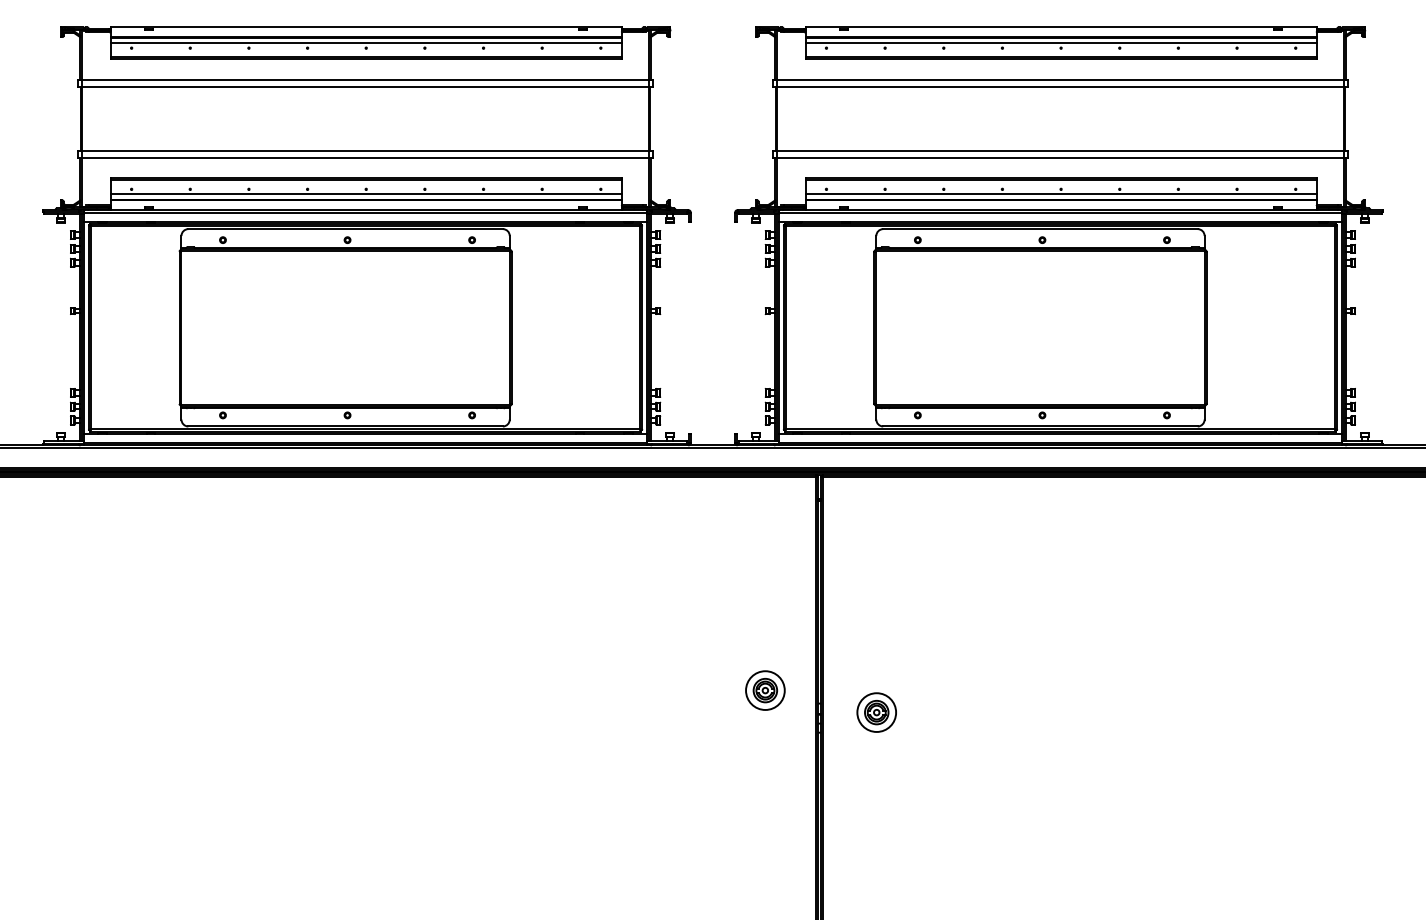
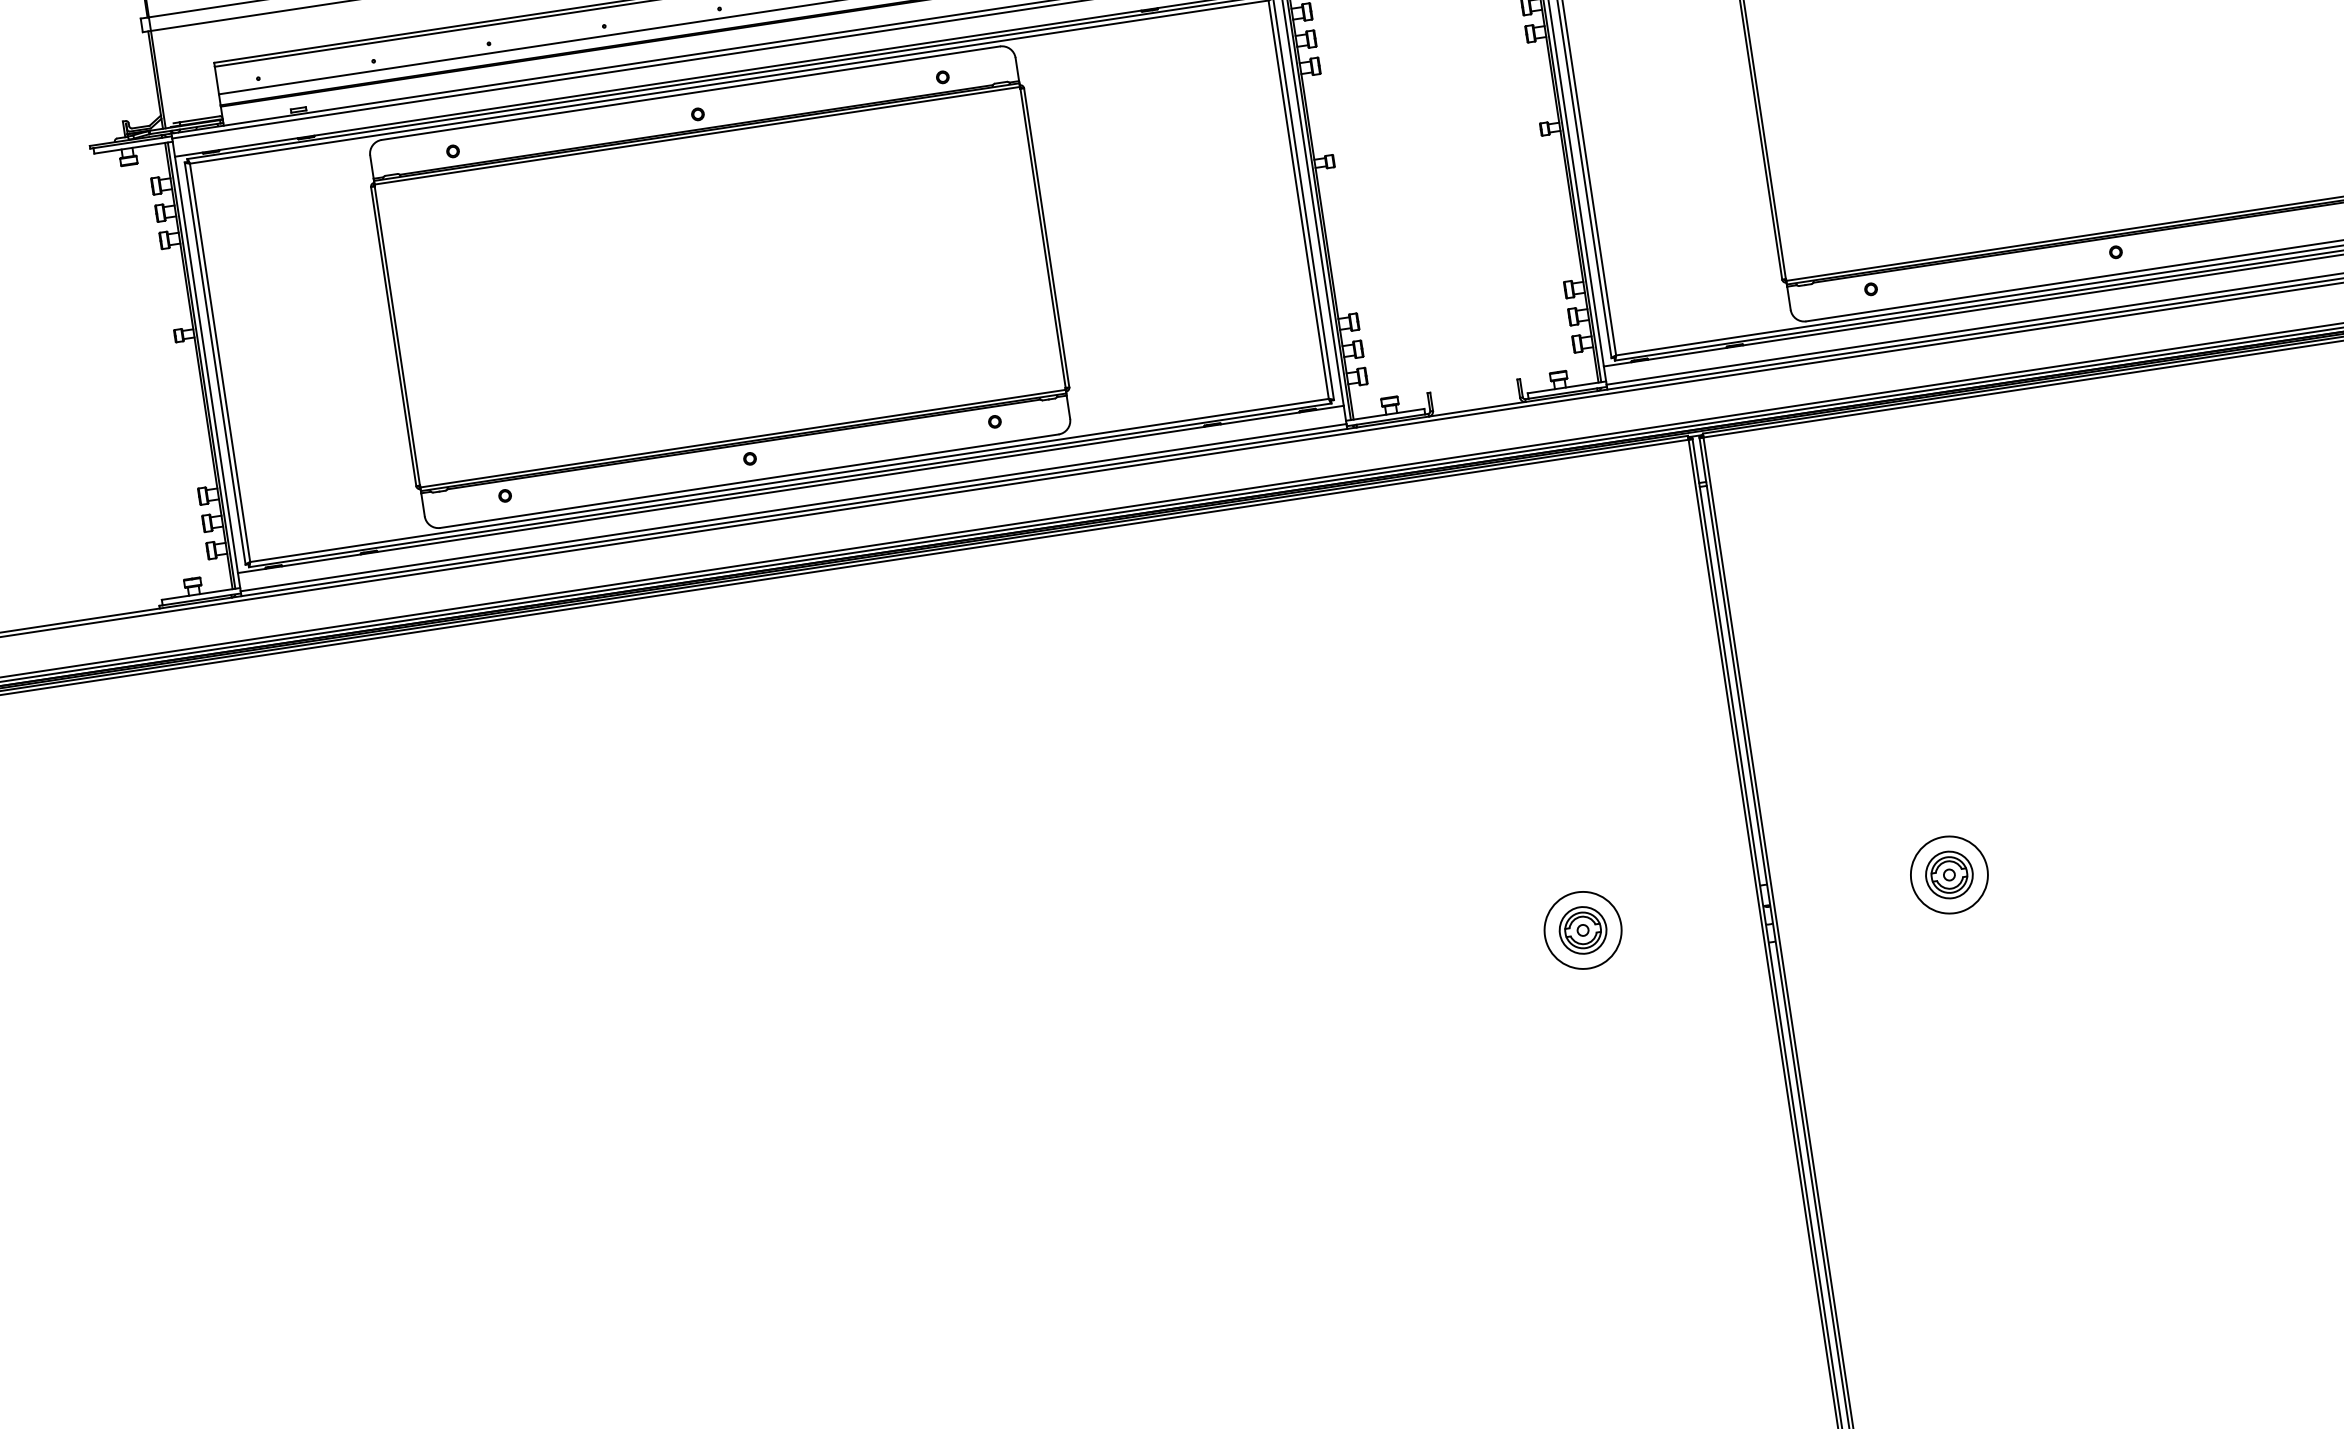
part: (765, 690) -> (1583, 930), moved
part: (876, 712) -> (1948, 874), moved

